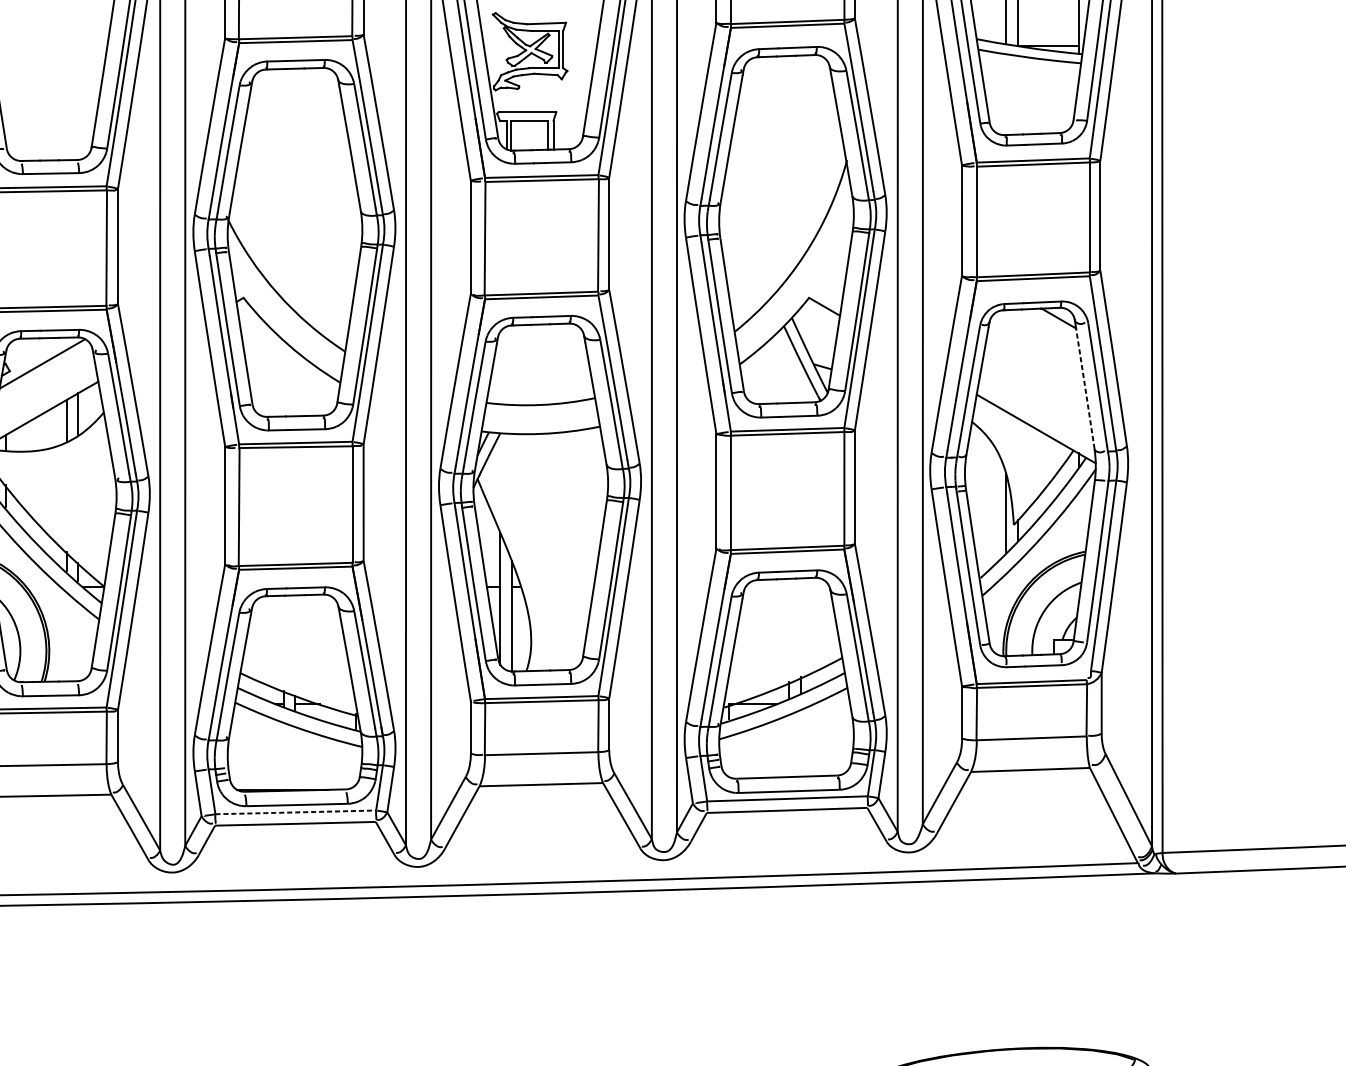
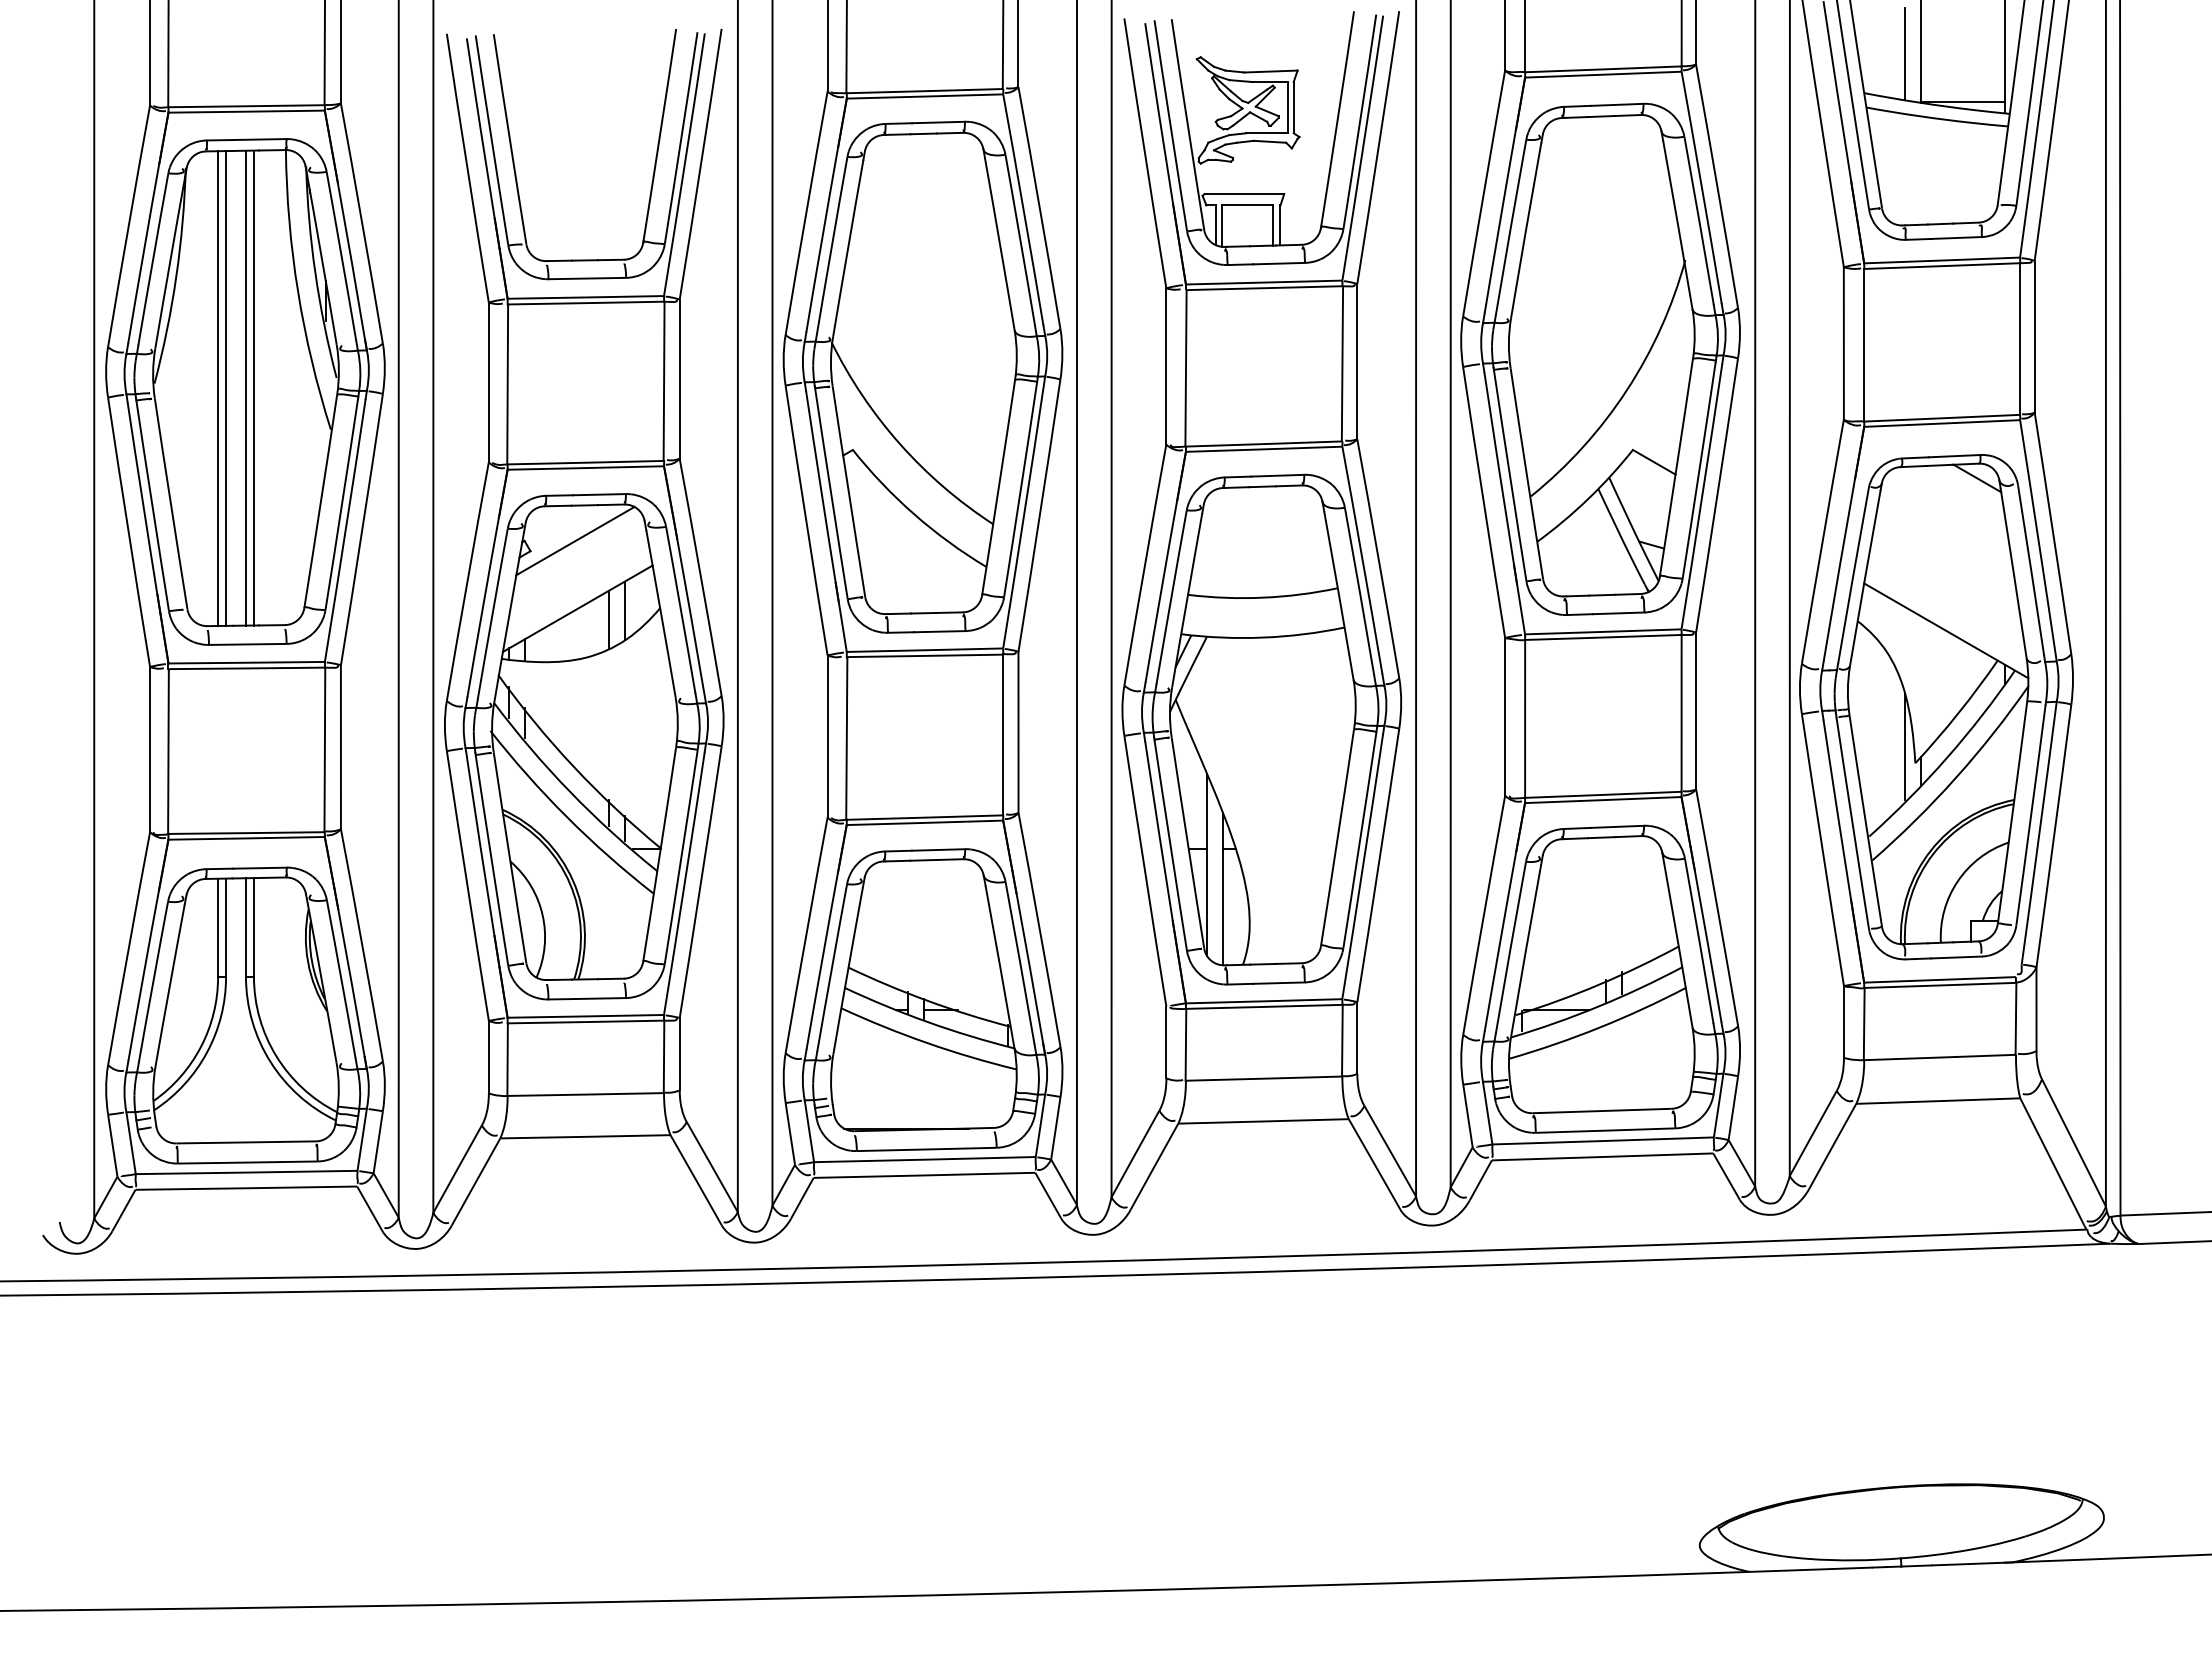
arc: (1085, 387) -> (2013, 573), dashed -> solid
arc: (295, 812) -> (924, 1159), dashed -> solid

